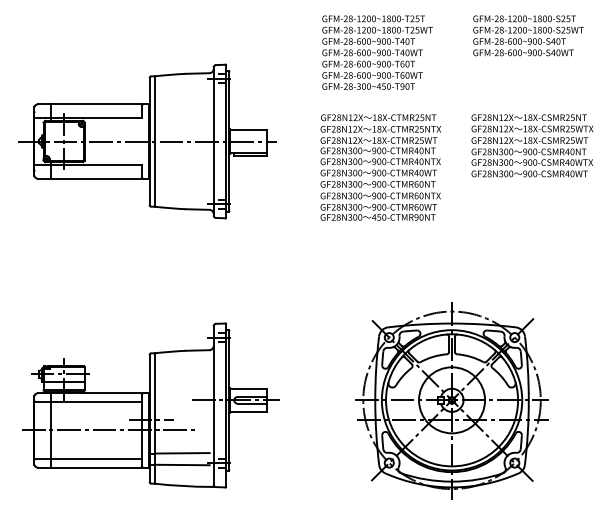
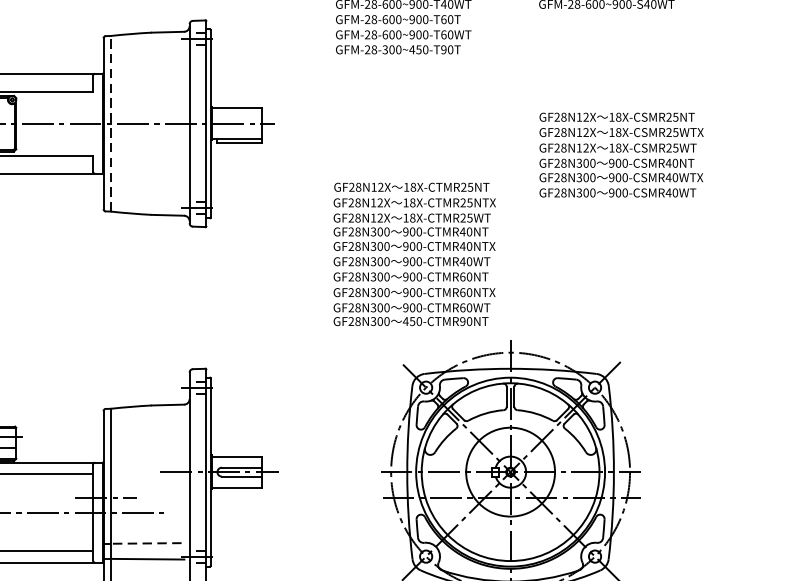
line: (155, 141) -> (111, 123), solid -> dashed
text: (532, 145) -> (621, 154), moved
text: (380, 167) -> (414, 254), moved
line: (183, 453) -> (149, 543), solid -> dashed

